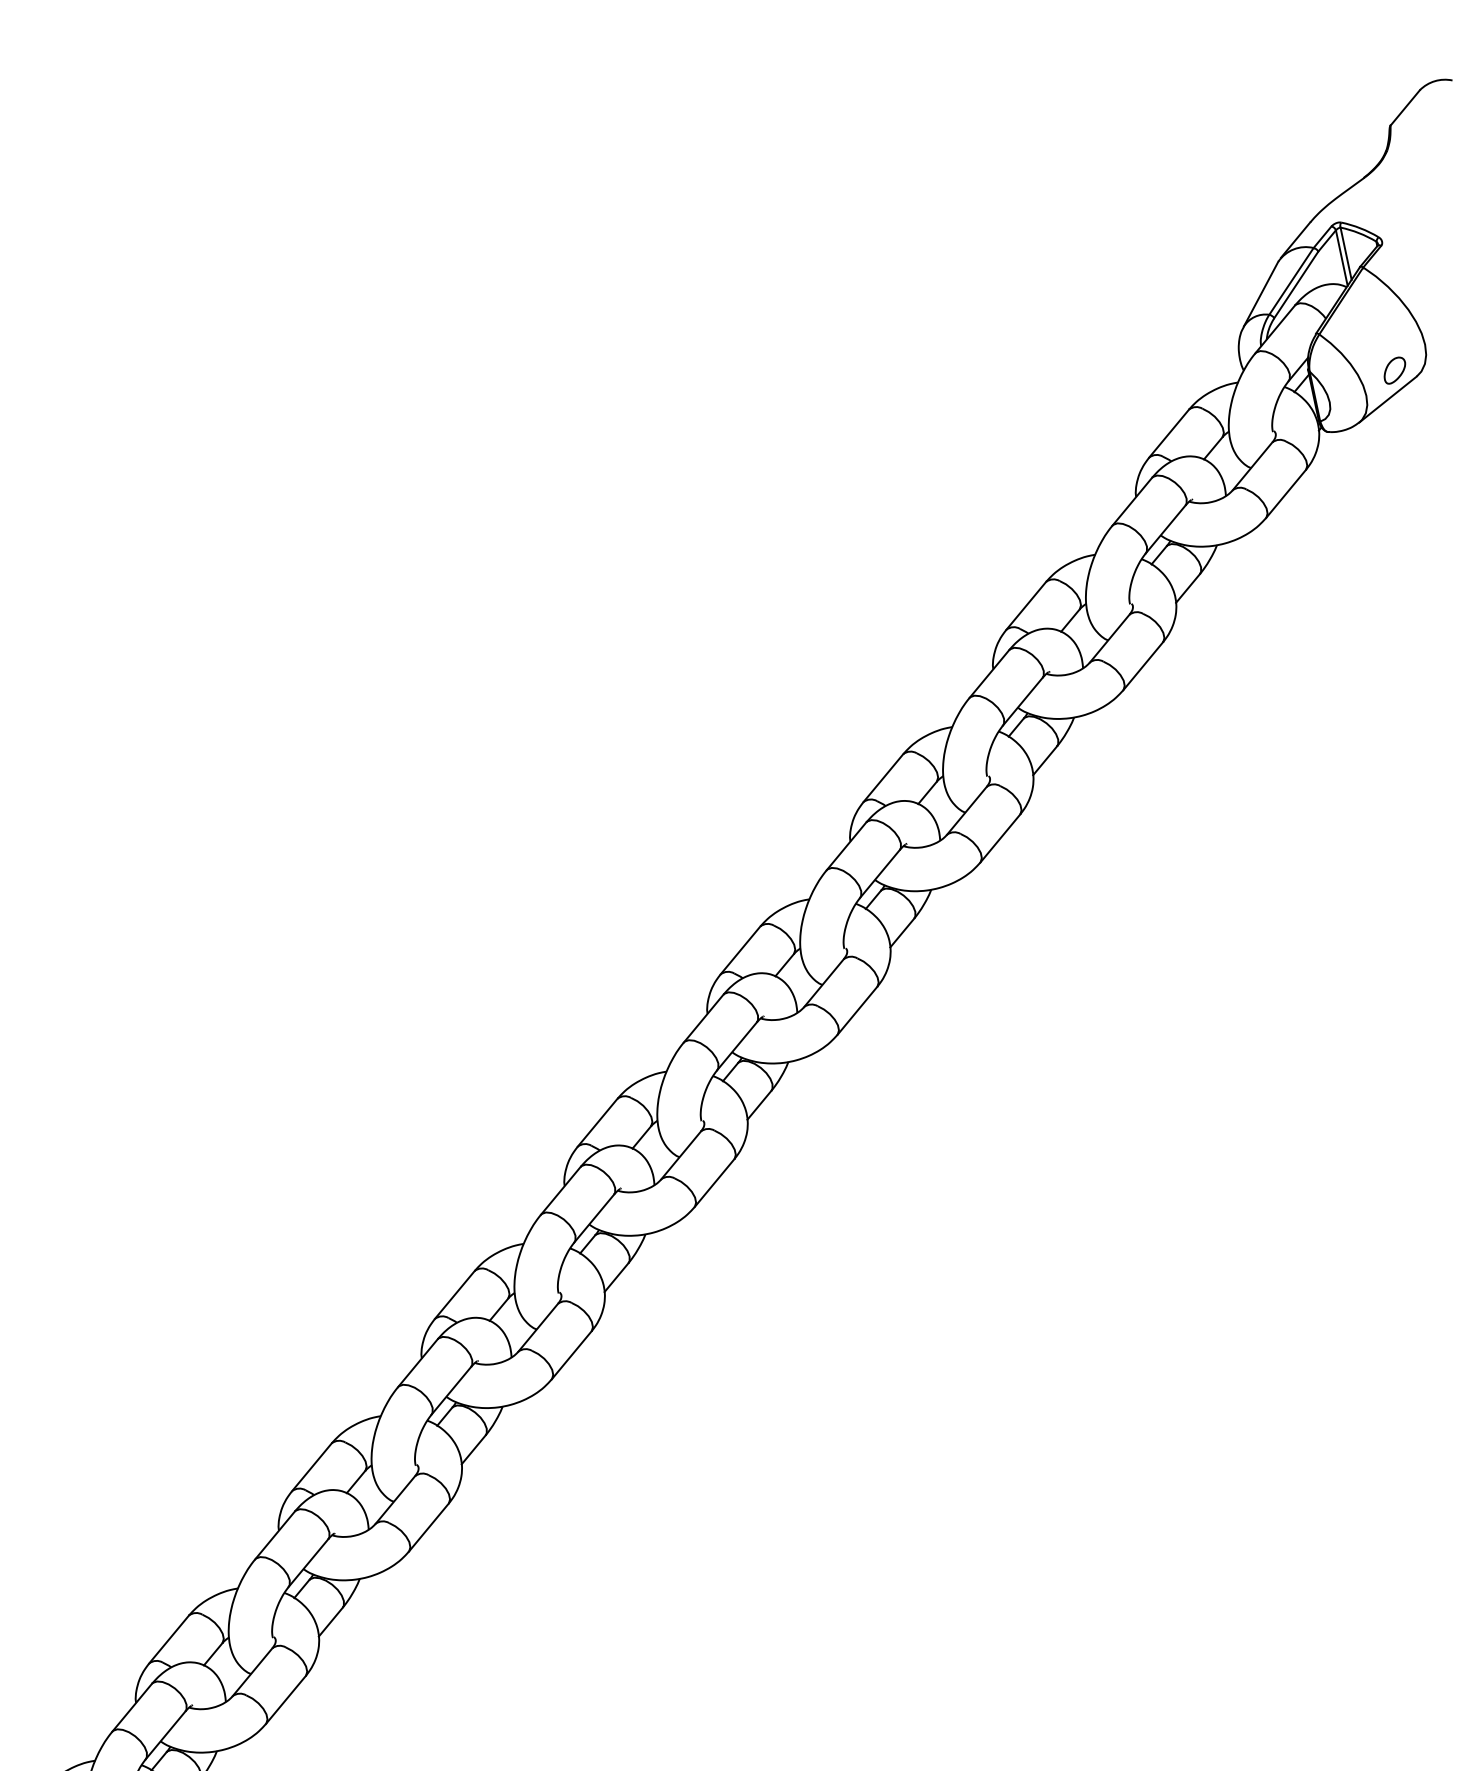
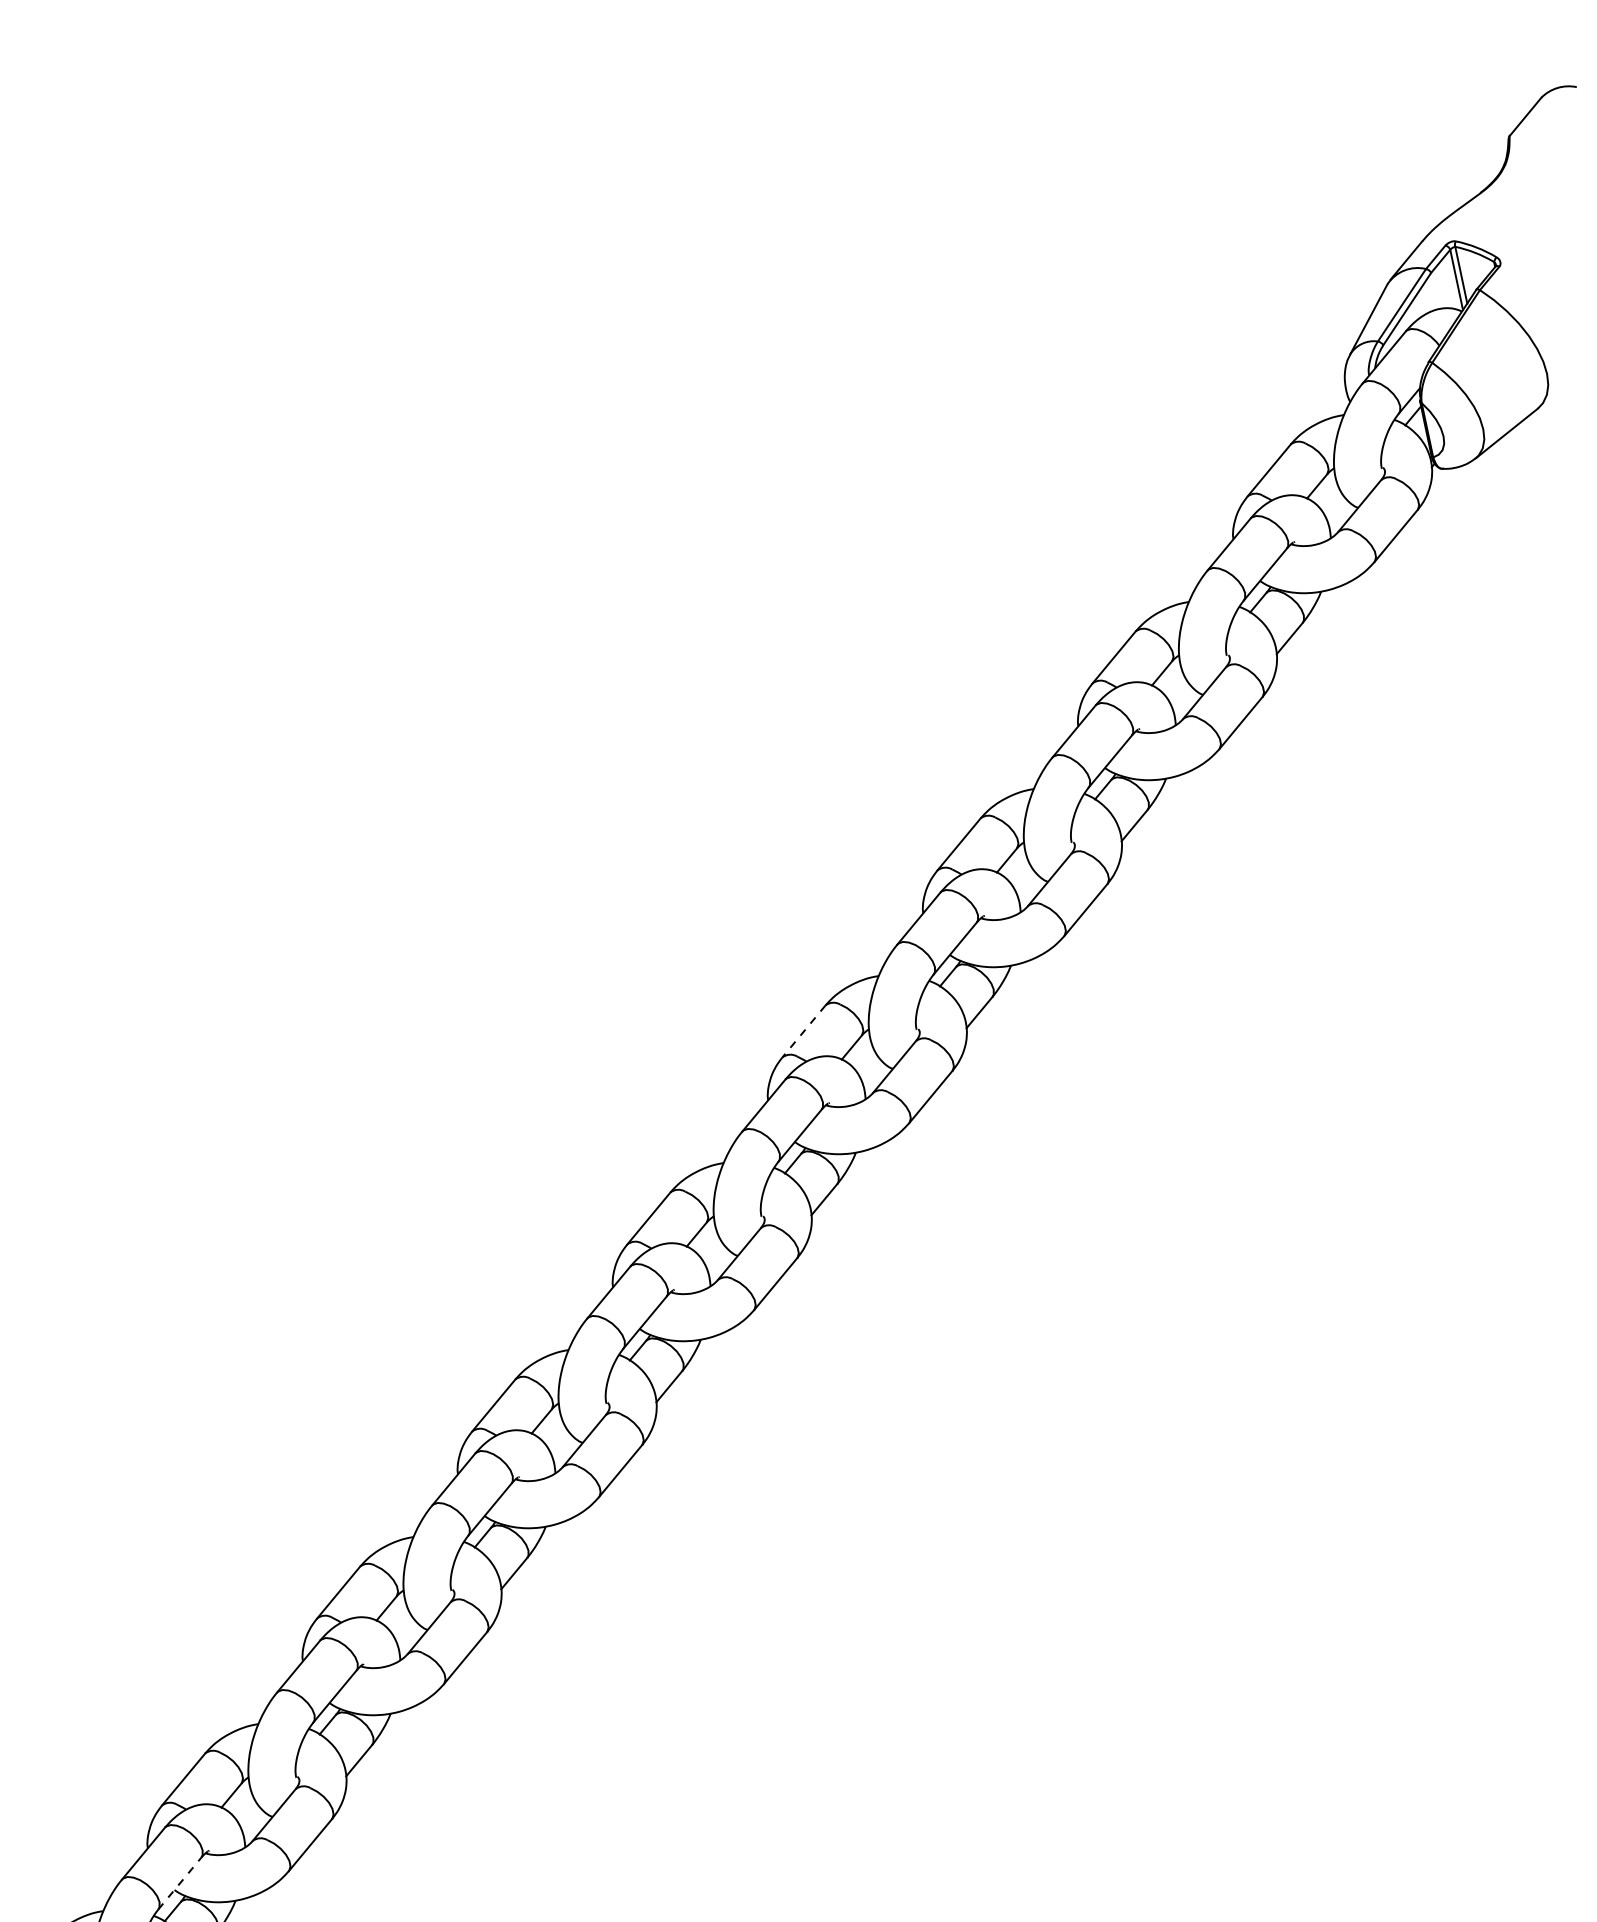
part: (1394, 370) -> (1513, 401), removed
line: (740, 950) -> (803, 1031), solid -> dashed
line: (165, 1735) -> (179, 1883), solid -> dashed

